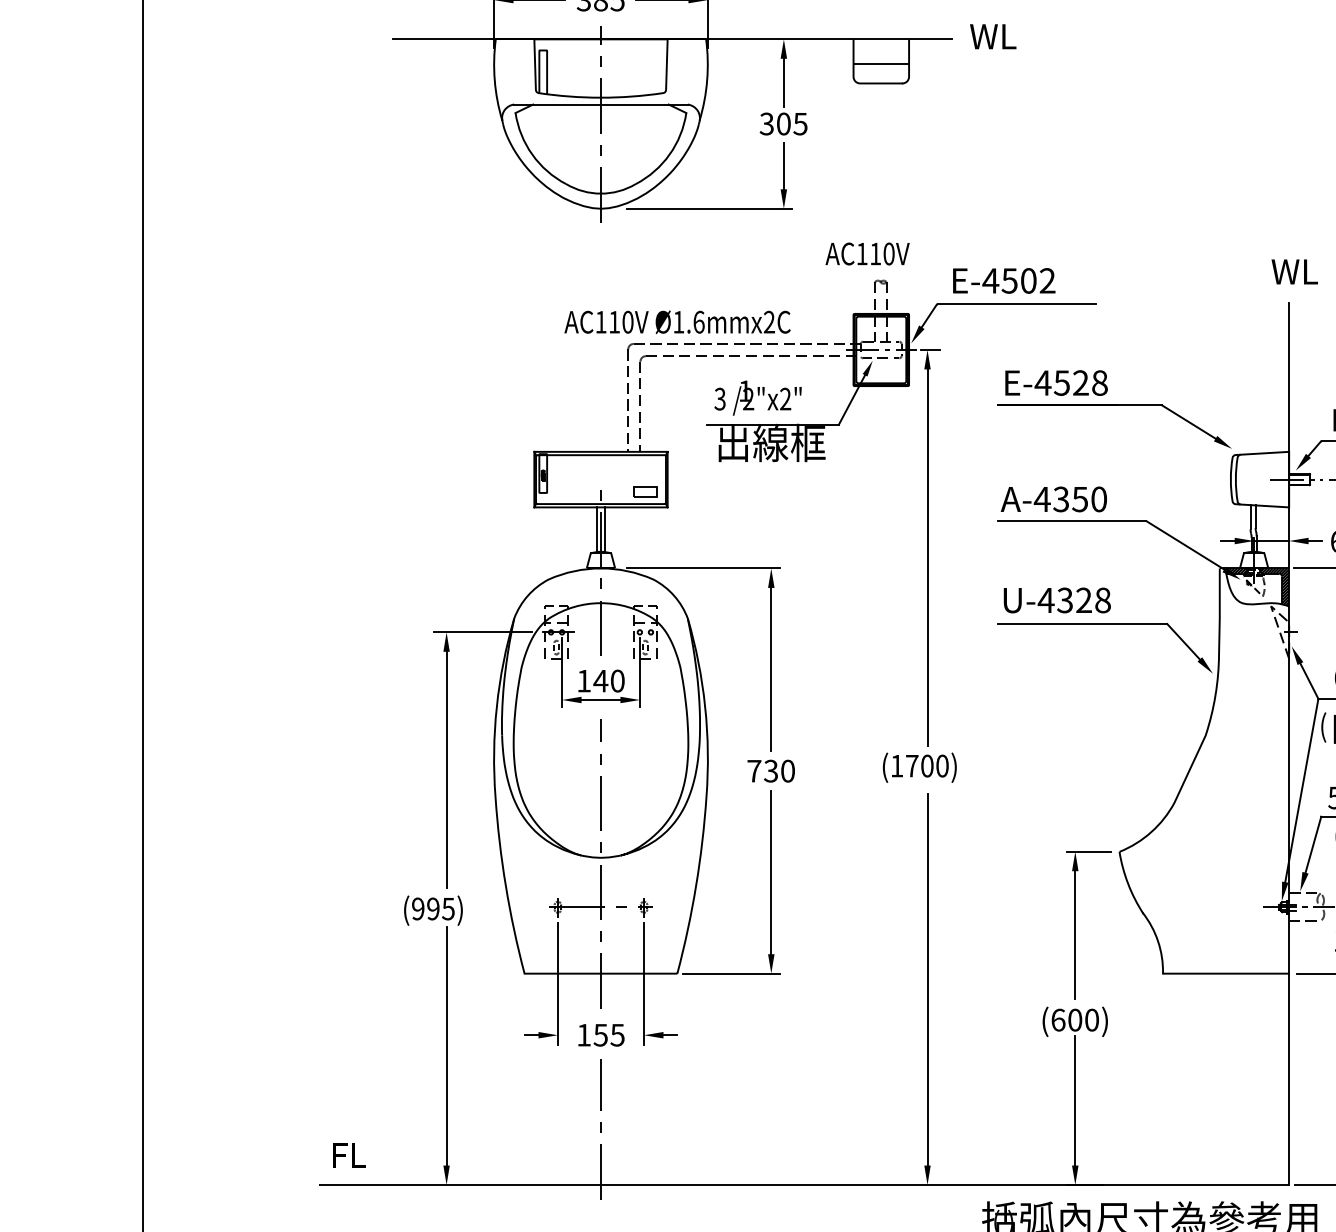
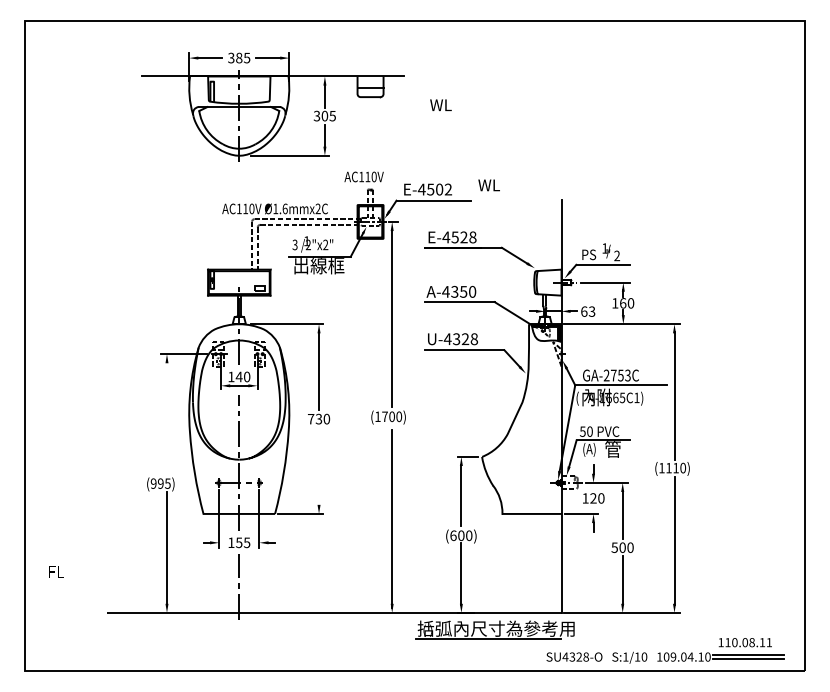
text: (992, 35) -> (440, 104), moved
text: (1293, 272) -> (488, 185), moved
line: (447, 767) -> (167, 417), removed
line: (772, 874) -> (319, 467), removed
text: (349, 1154) -> (56, 571), moved

